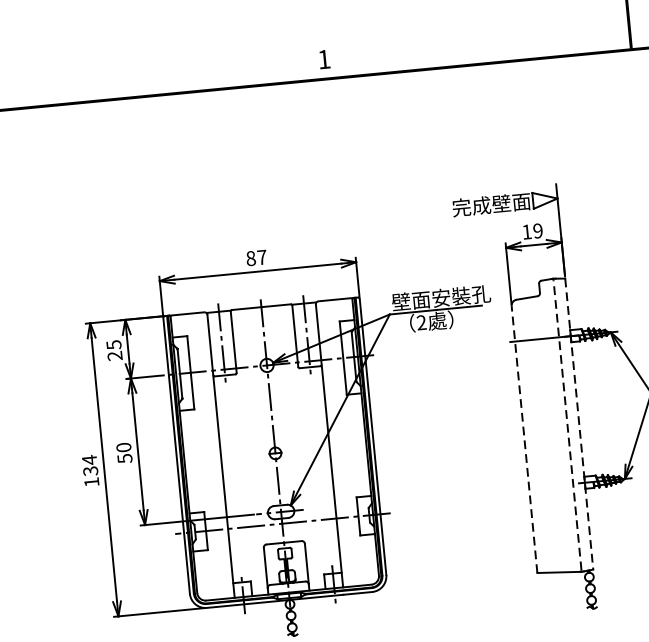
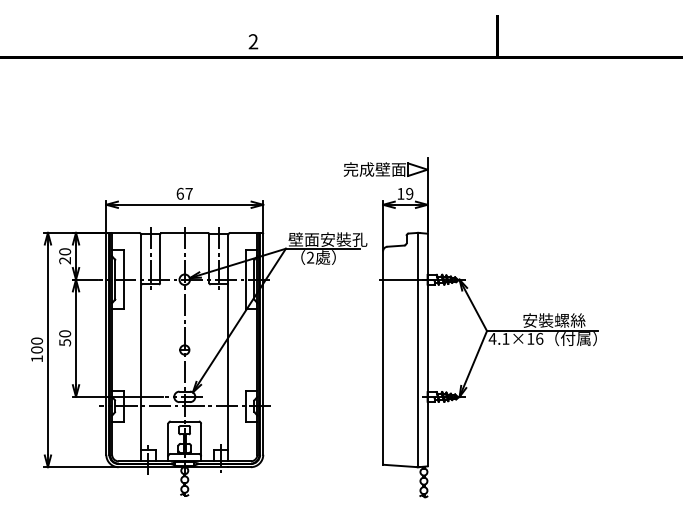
text: (324, 59) -> (253, 41), 1 -> 2
text: (250, 258) -> (179, 193), 87 -> 67
text: (113, 344) -> (64, 251), 25 -> 20
line: (579, 424) -> (427, 350), dashed -> solid
line: (567, 425) -> (418, 350), dashed -> solid
line: (525, 440) -> (383, 358), dashed -> solid
text: (90, 465) -> (37, 345), 134 -> 100

